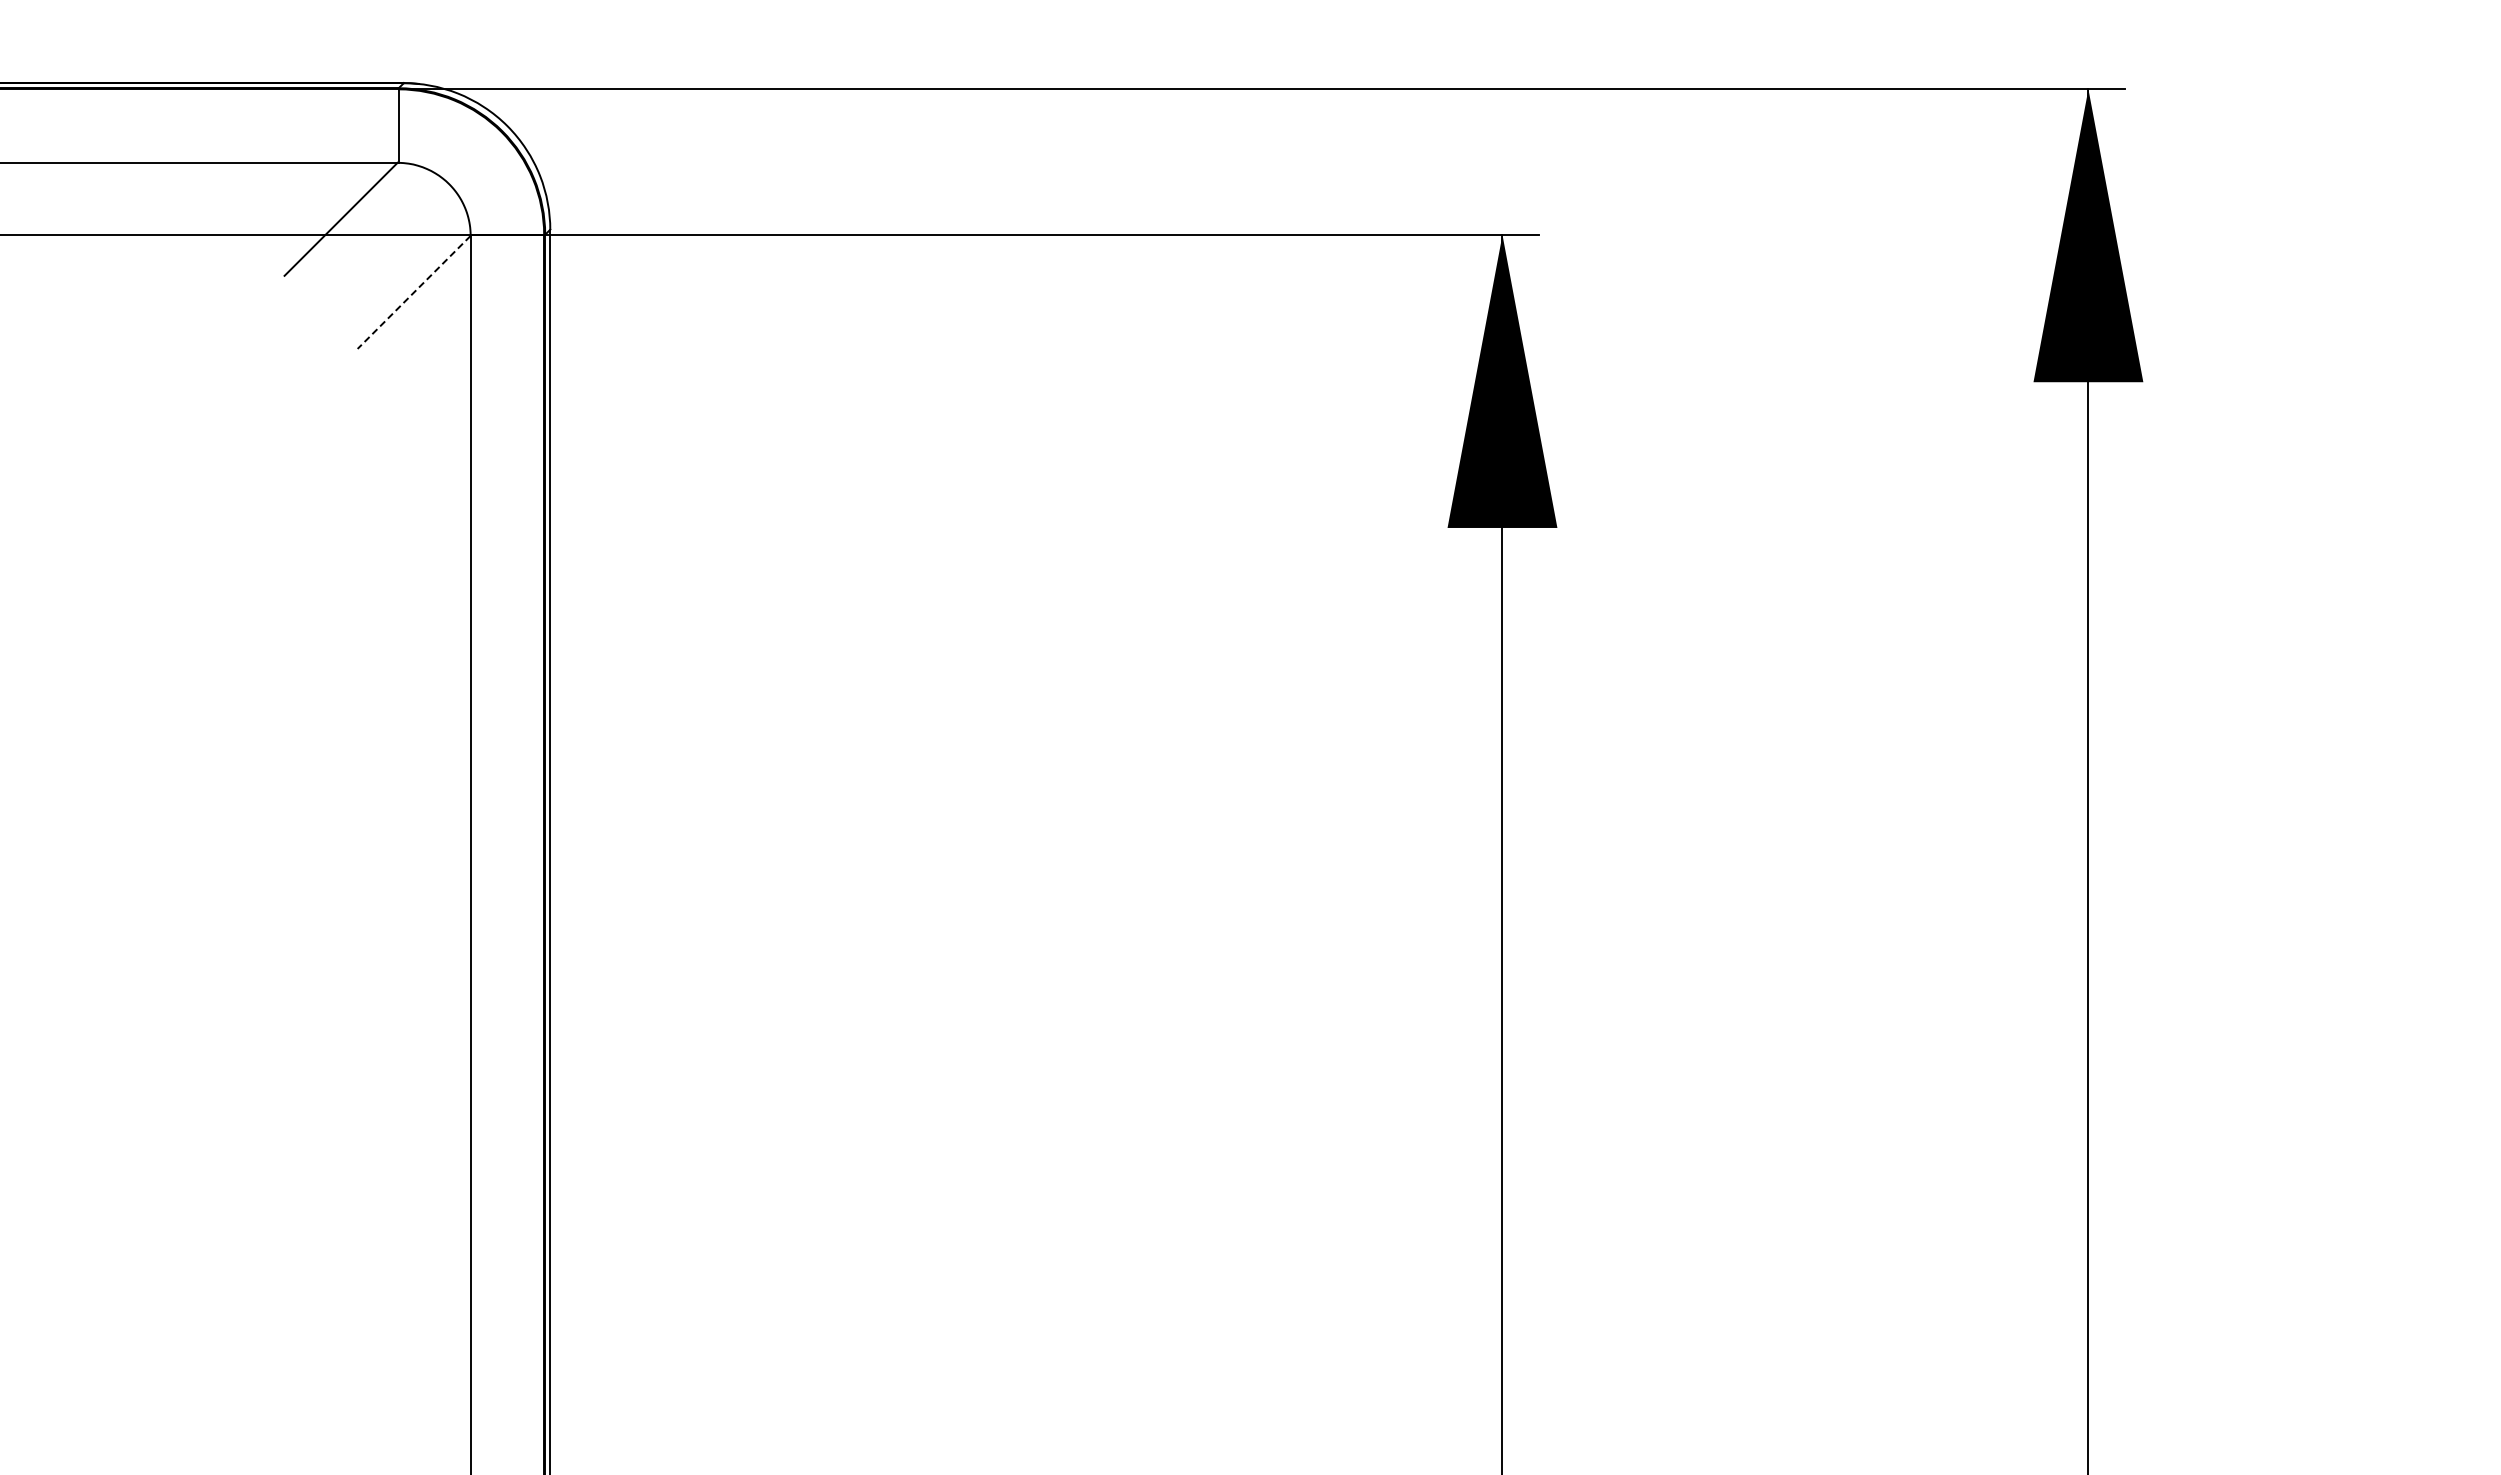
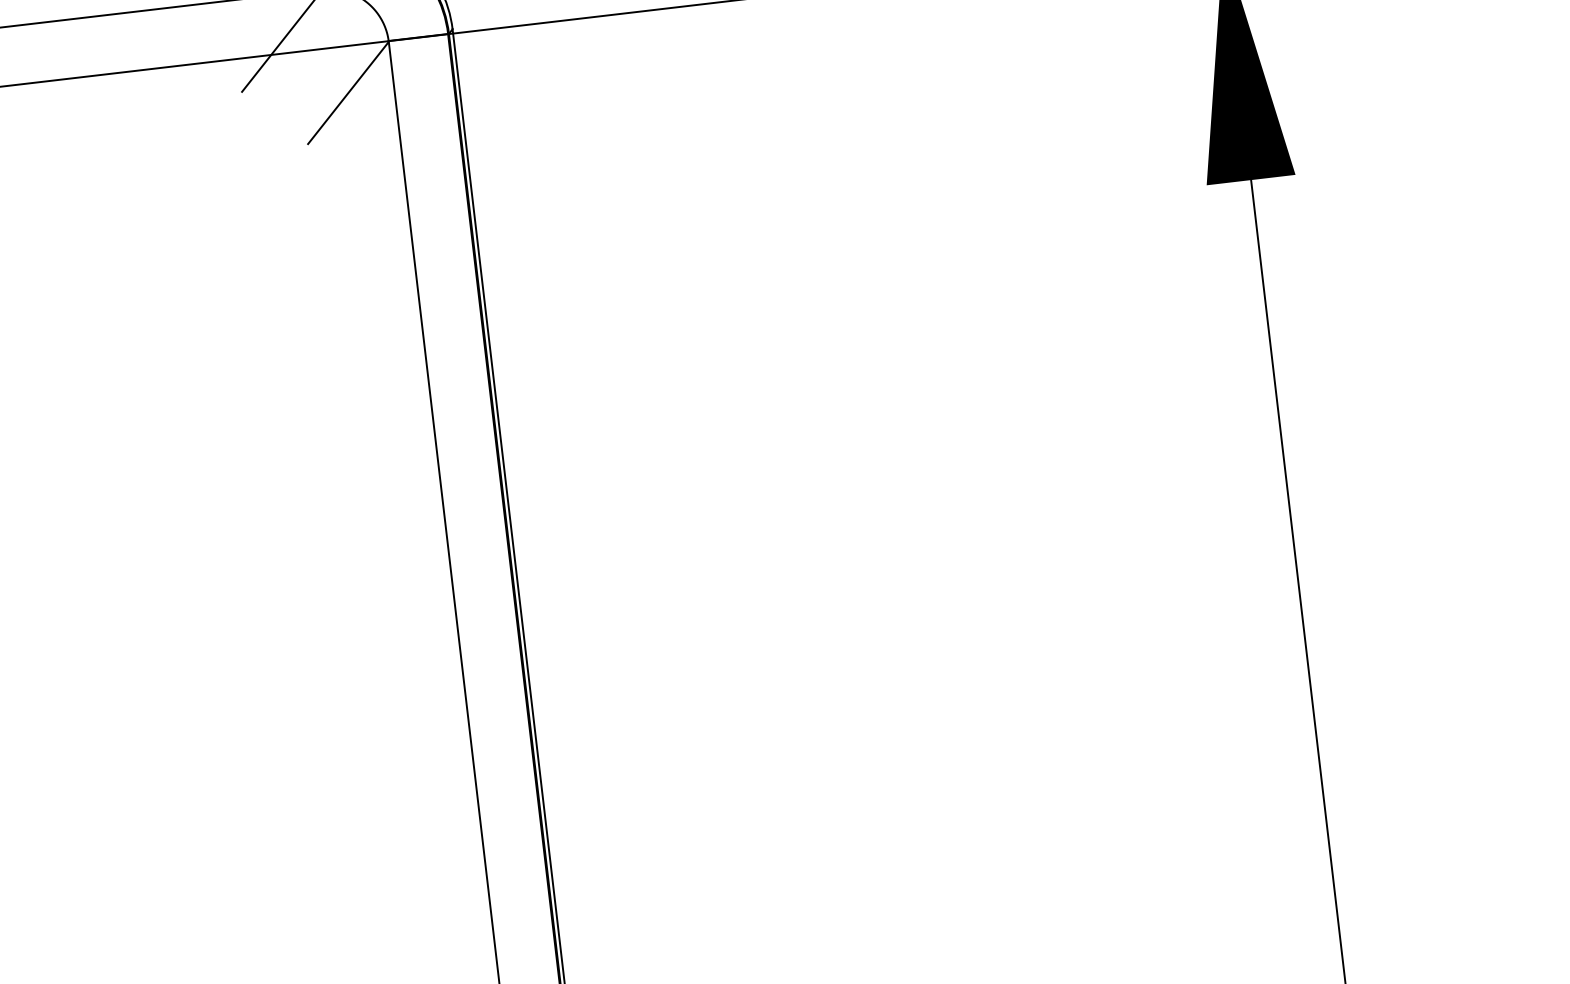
line: (414, 292) -> (348, 93), dashed -> solid

